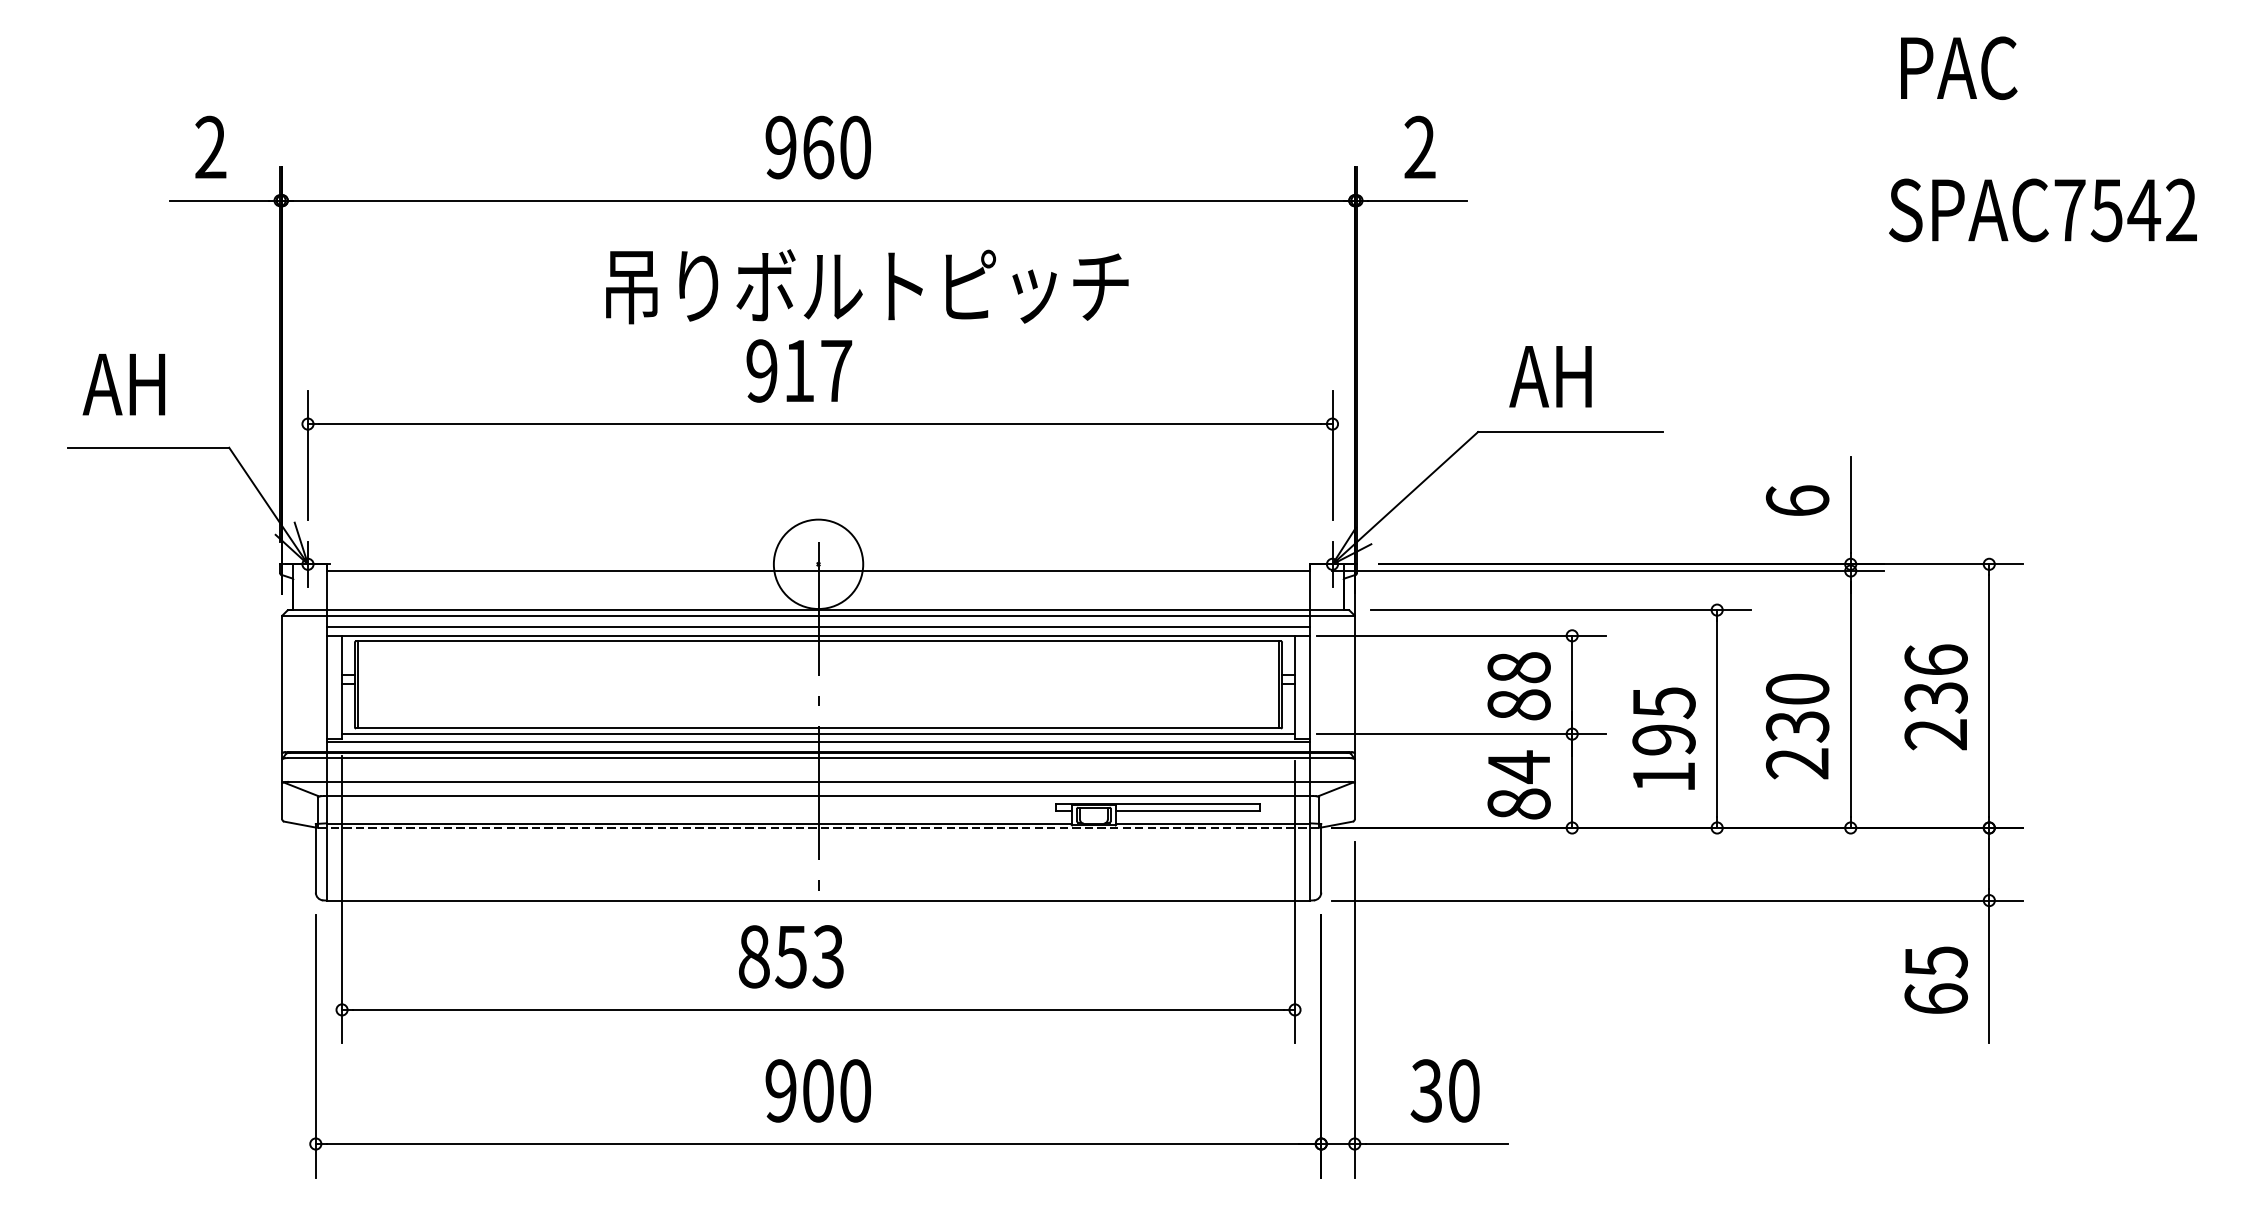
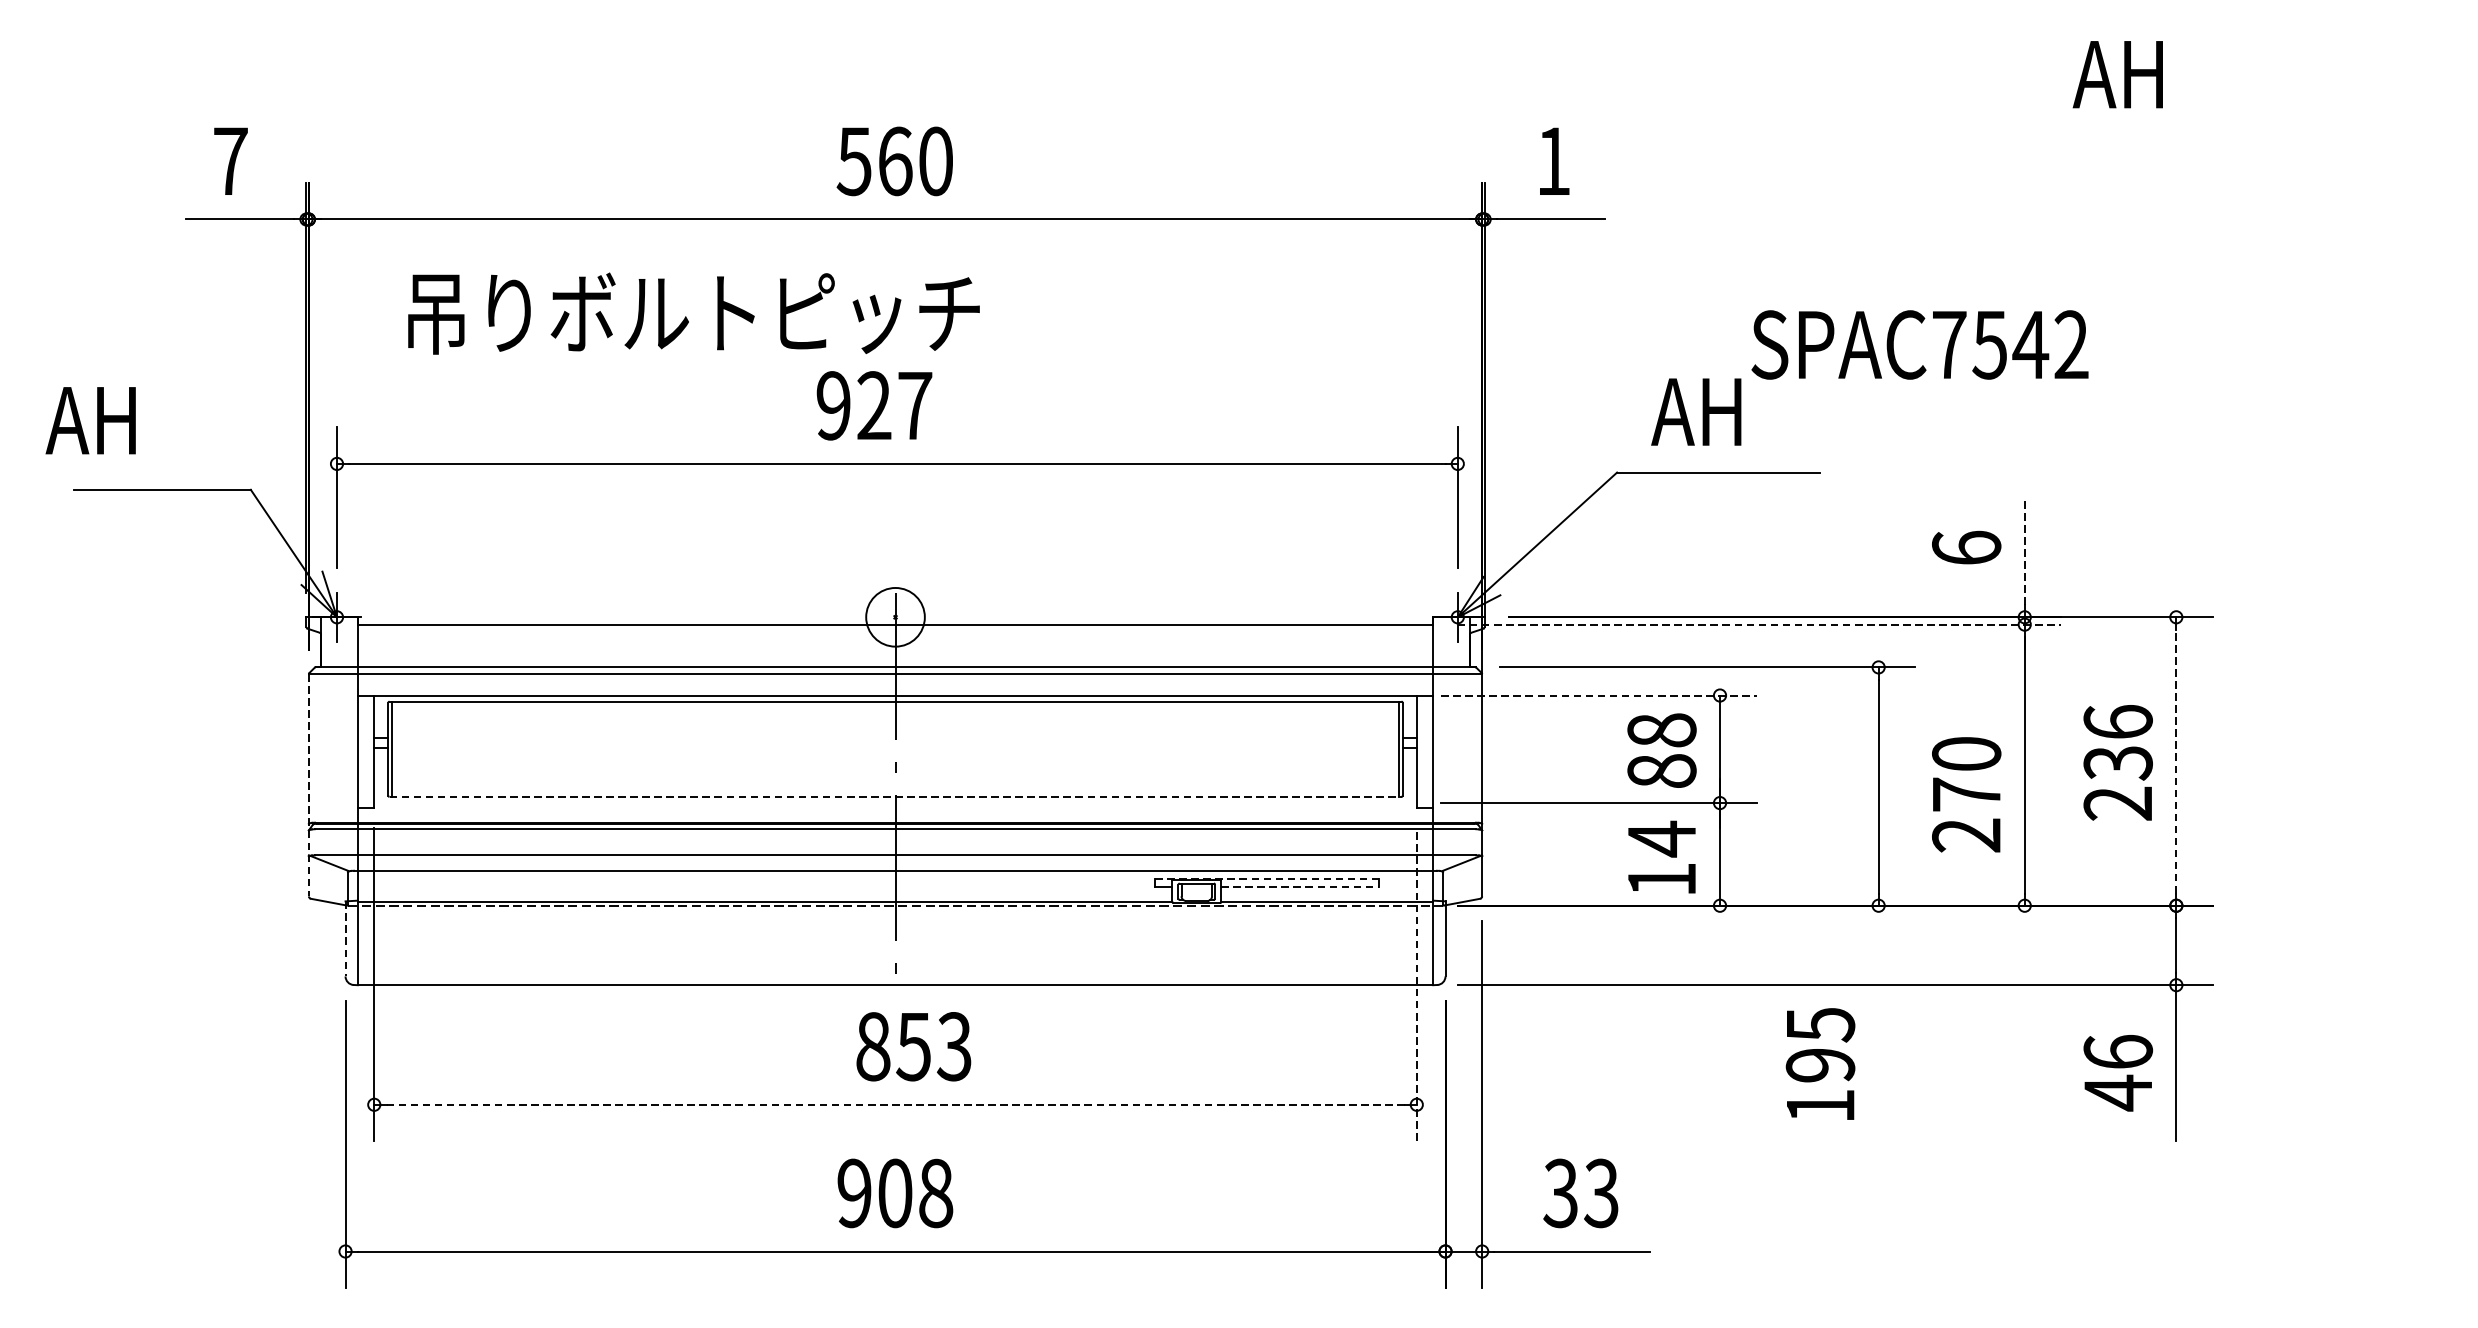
text: (1955, 68) -> (2139, 74), PAC -> AH
text: (210, 146) -> (230, 160), 2 -> 7
text: (1419, 146) -> (1552, 160), 2 -> 1
text: (780, 147) -> (853, 161), 960 -> 560
text: (2042, 210) -> (1919, 345), moved
text: (867, 286) -> (694, 313), moved
text: (798, 370) -> (873, 405), 917 -> 927
text: (123, 384) -> (90, 420), moved
line: (1850, 505) -> (2024, 552), solid -> dashed
circle: (818, 564) -> (895, 617), size x0.6
line: (1608, 571) -> (1759, 625), solid -> dashed
line: (818, 626) -> (895, 685), removed
line: (1462, 635) -> (1600, 695), solid -> dashed
line: (1989, 696) -> (2176, 761), solid -> dashed
line: (282, 717) -> (309, 784), solid -> dashed
text: (1797, 726) -> (1966, 794), 230 -> 270
line: (818, 728) -> (895, 796), solid -> dashed
line: (818, 734) -> (895, 803), removed
text: (1663, 738) -> (1819, 1063), moved
line: (818, 741) -> (895, 811), removed
line: (1158, 803) -> (1267, 878), solid -> dashed
text: (1518, 803) -> (1661, 878), 84 -> 14
line: (1188, 810) -> (1300, 886), solid -> dashed
line: (315, 858) -> (345, 939), solid -> dashed
line: (1295, 902) -> (1417, 987), solid -> dashed
text: (791, 956) -> (914, 1046), moved
text: (1935, 981) -> (2117, 1073), 65 -> 46
line: (819, 1009) -> (896, 1104), solid -> dashed
text: (855, 1090) -> (935, 1192), 900 -> 908
text: (1463, 1090) -> (1601, 1192), 30 -> 33

